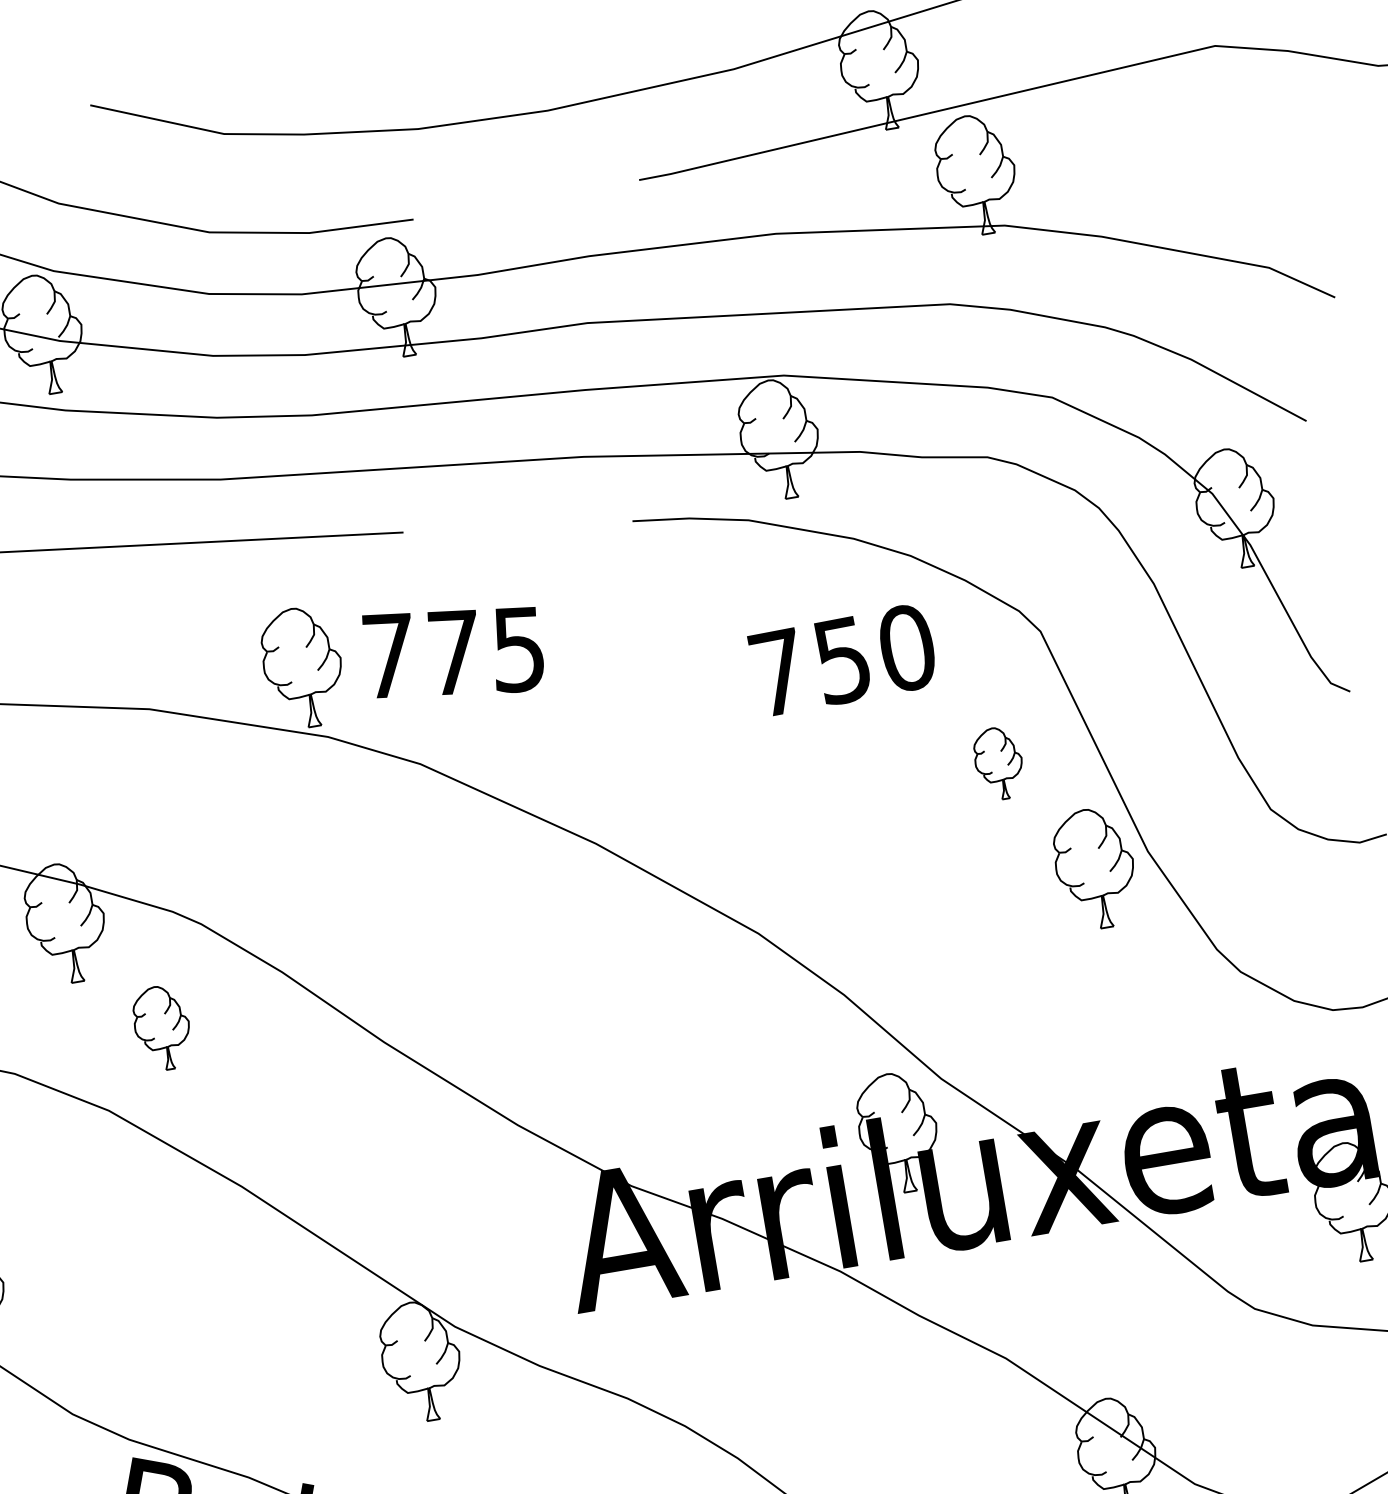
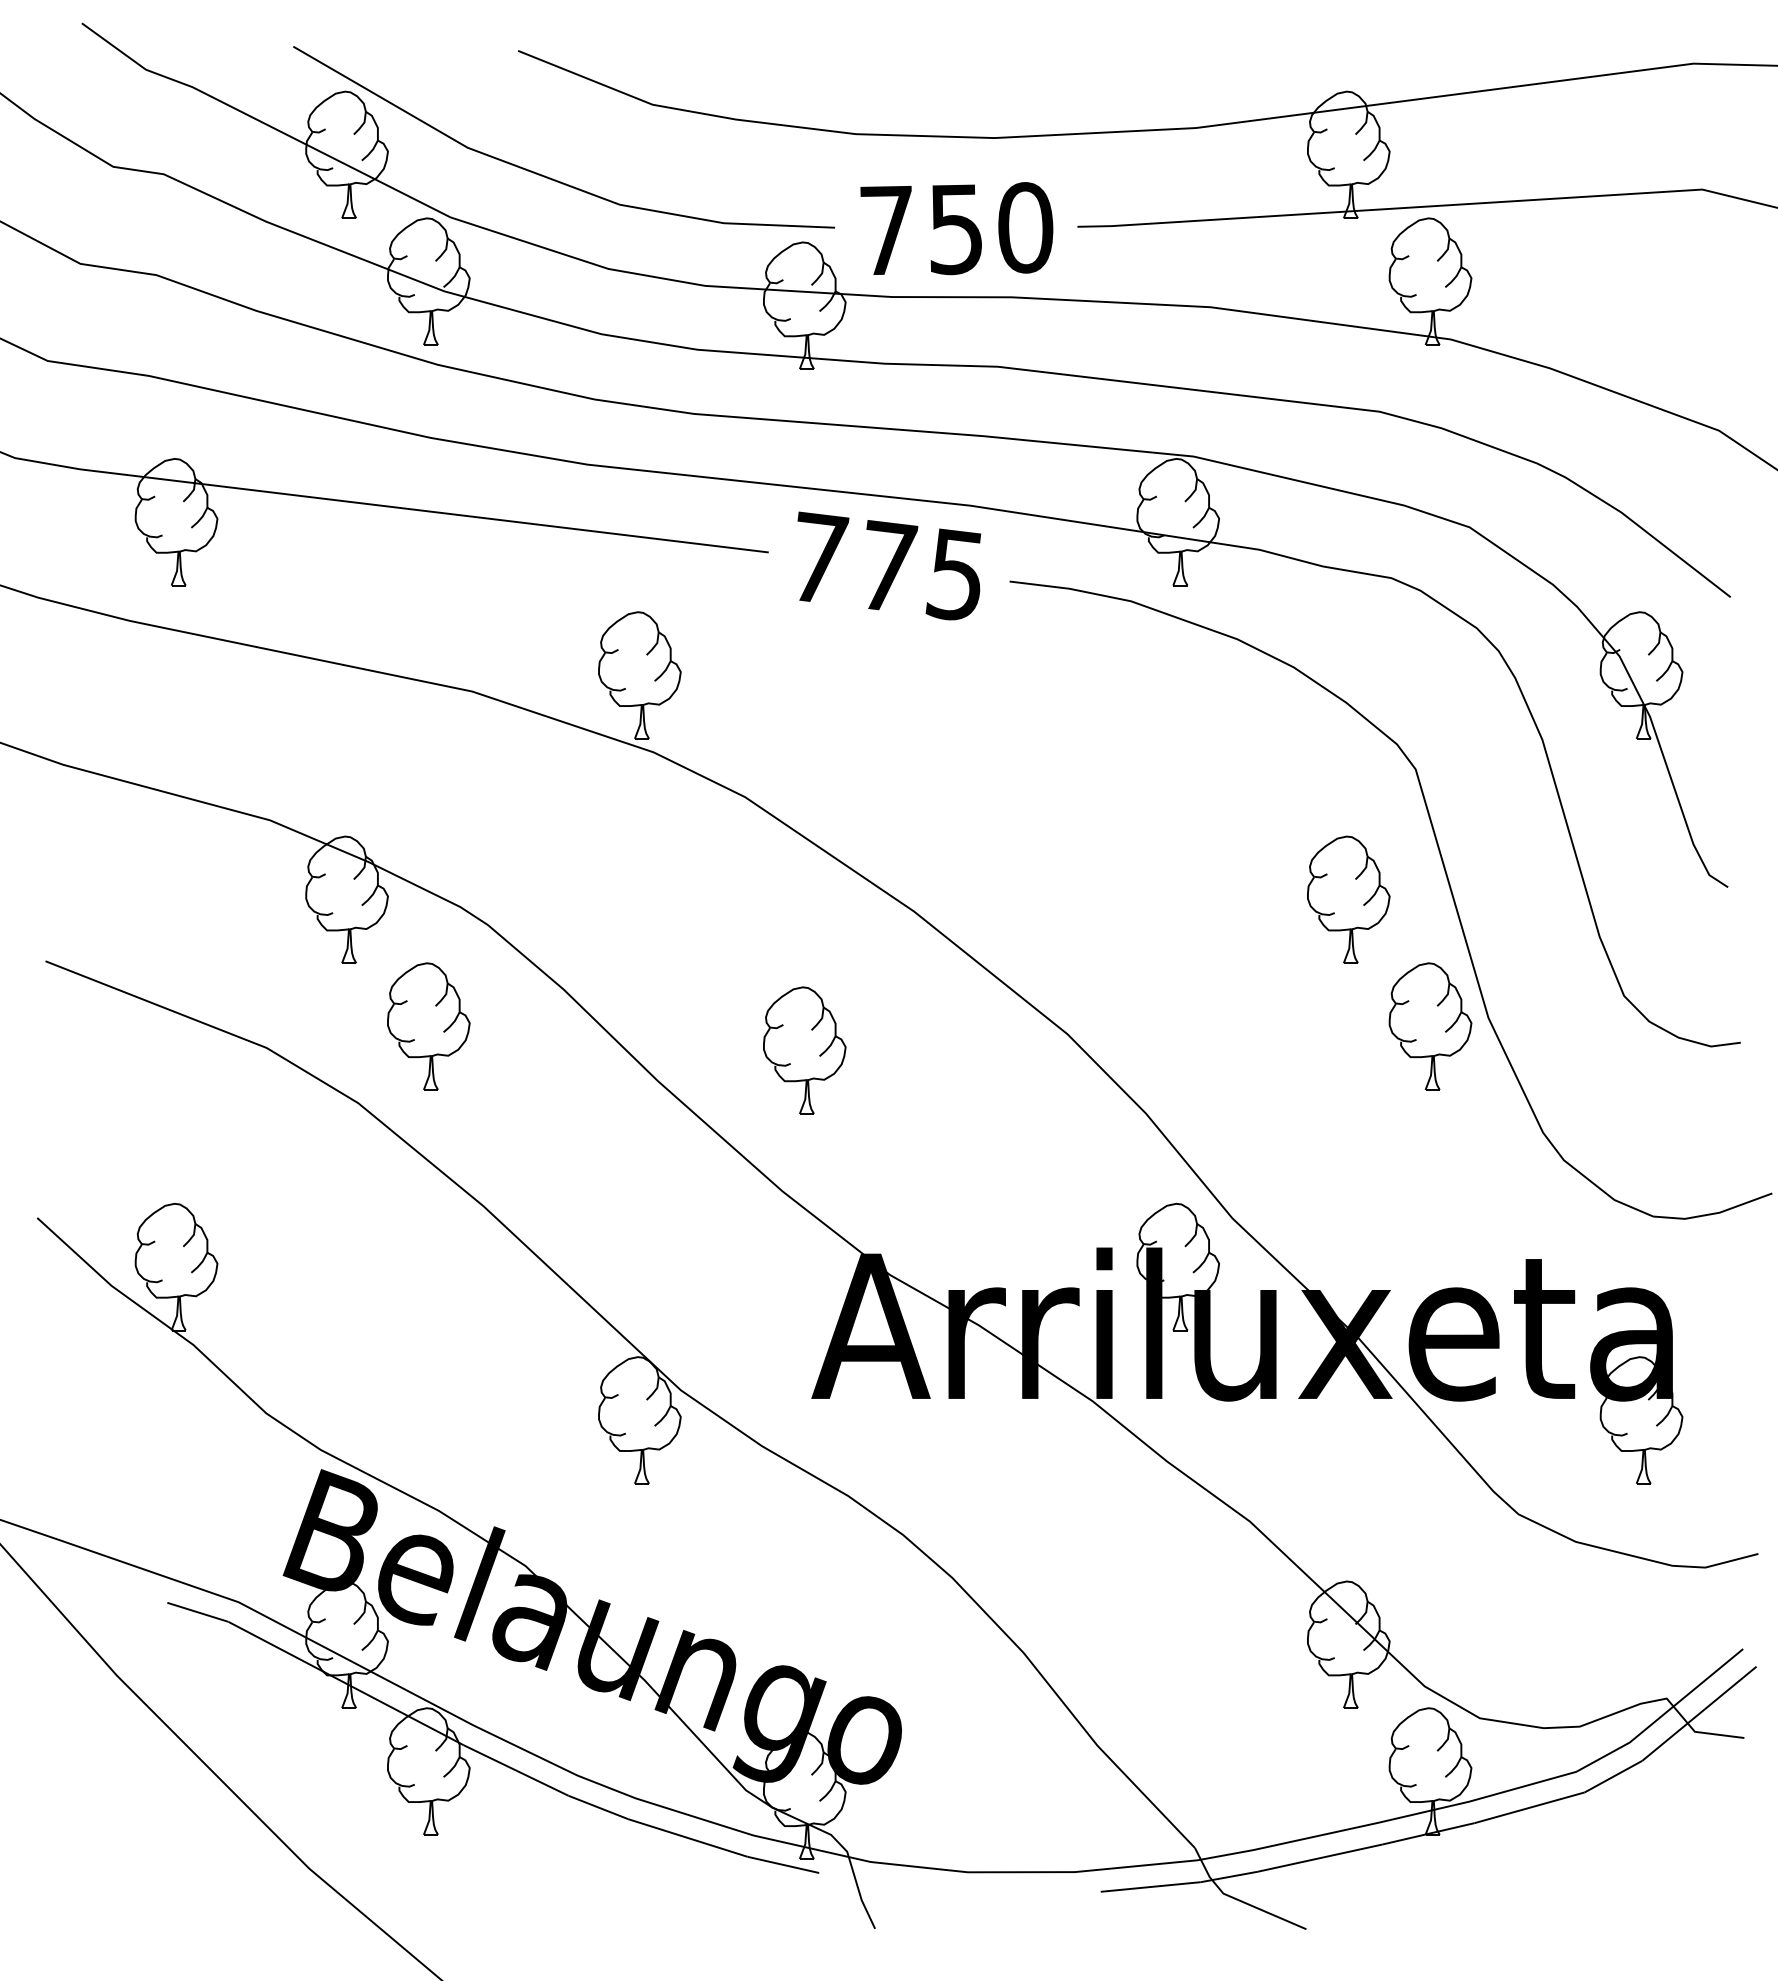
text: (455, 651) -> (889, 565), moved
text: (842, 659) -> (956, 228), moved
part: (998, 763) -> (1348, 899), size x1.67
part: (516, 990) -> (804, 1050), added
part: (162, 1028) -> (428, 1026), size x1.43

